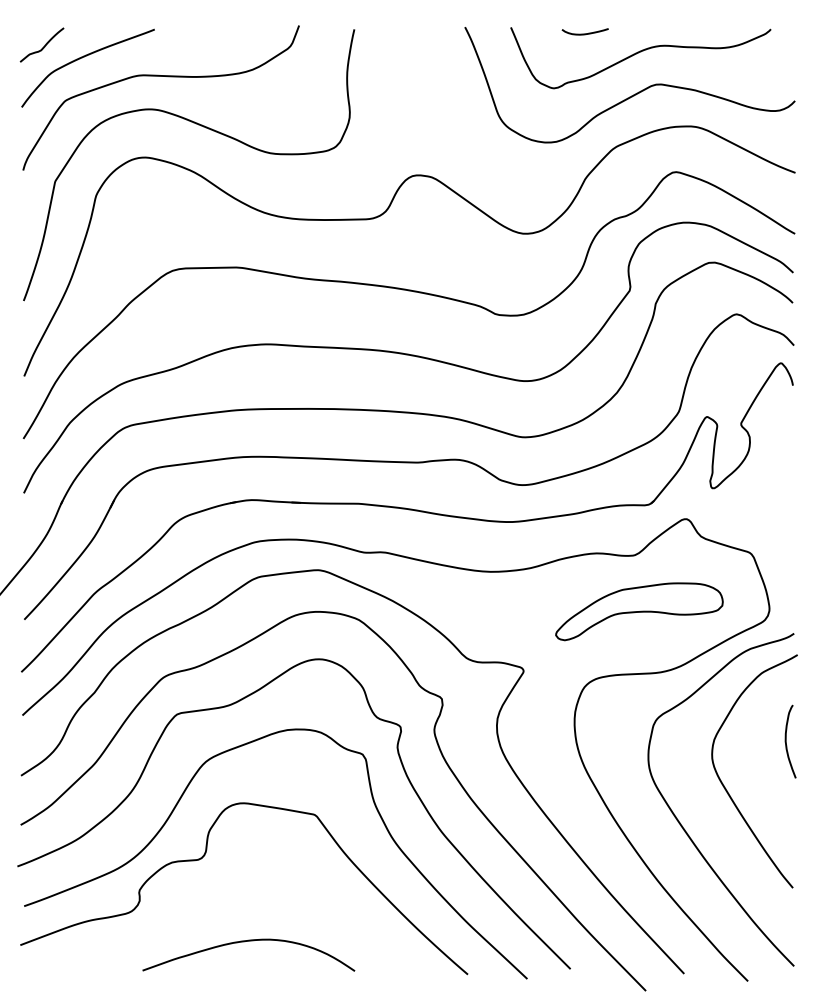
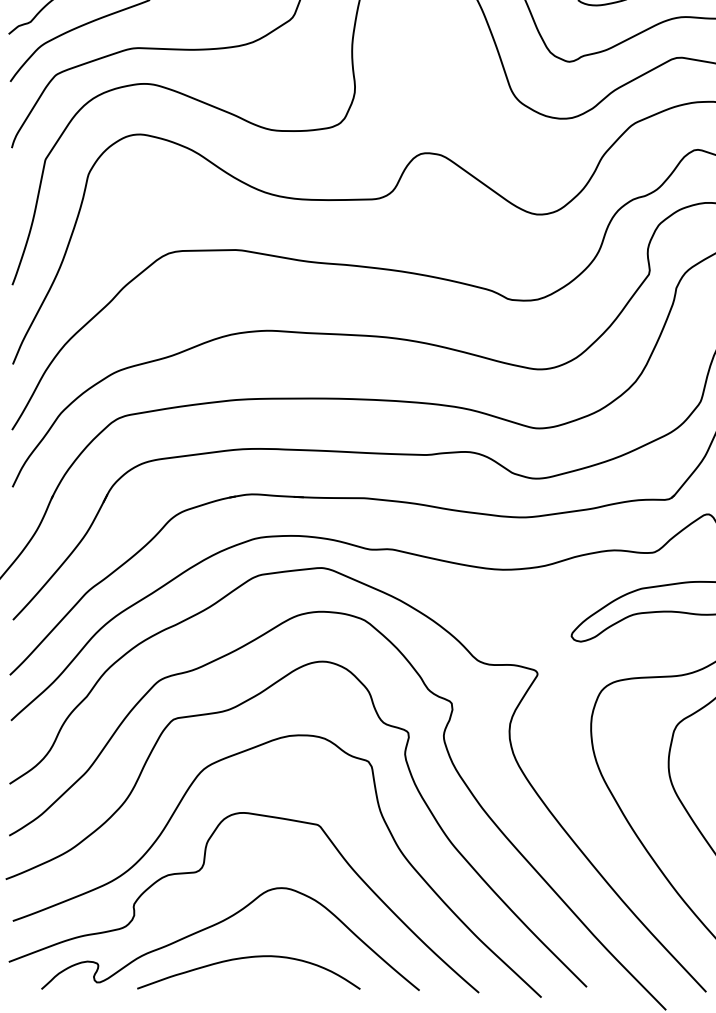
curve: (223, 907) -> (222, 922), added

